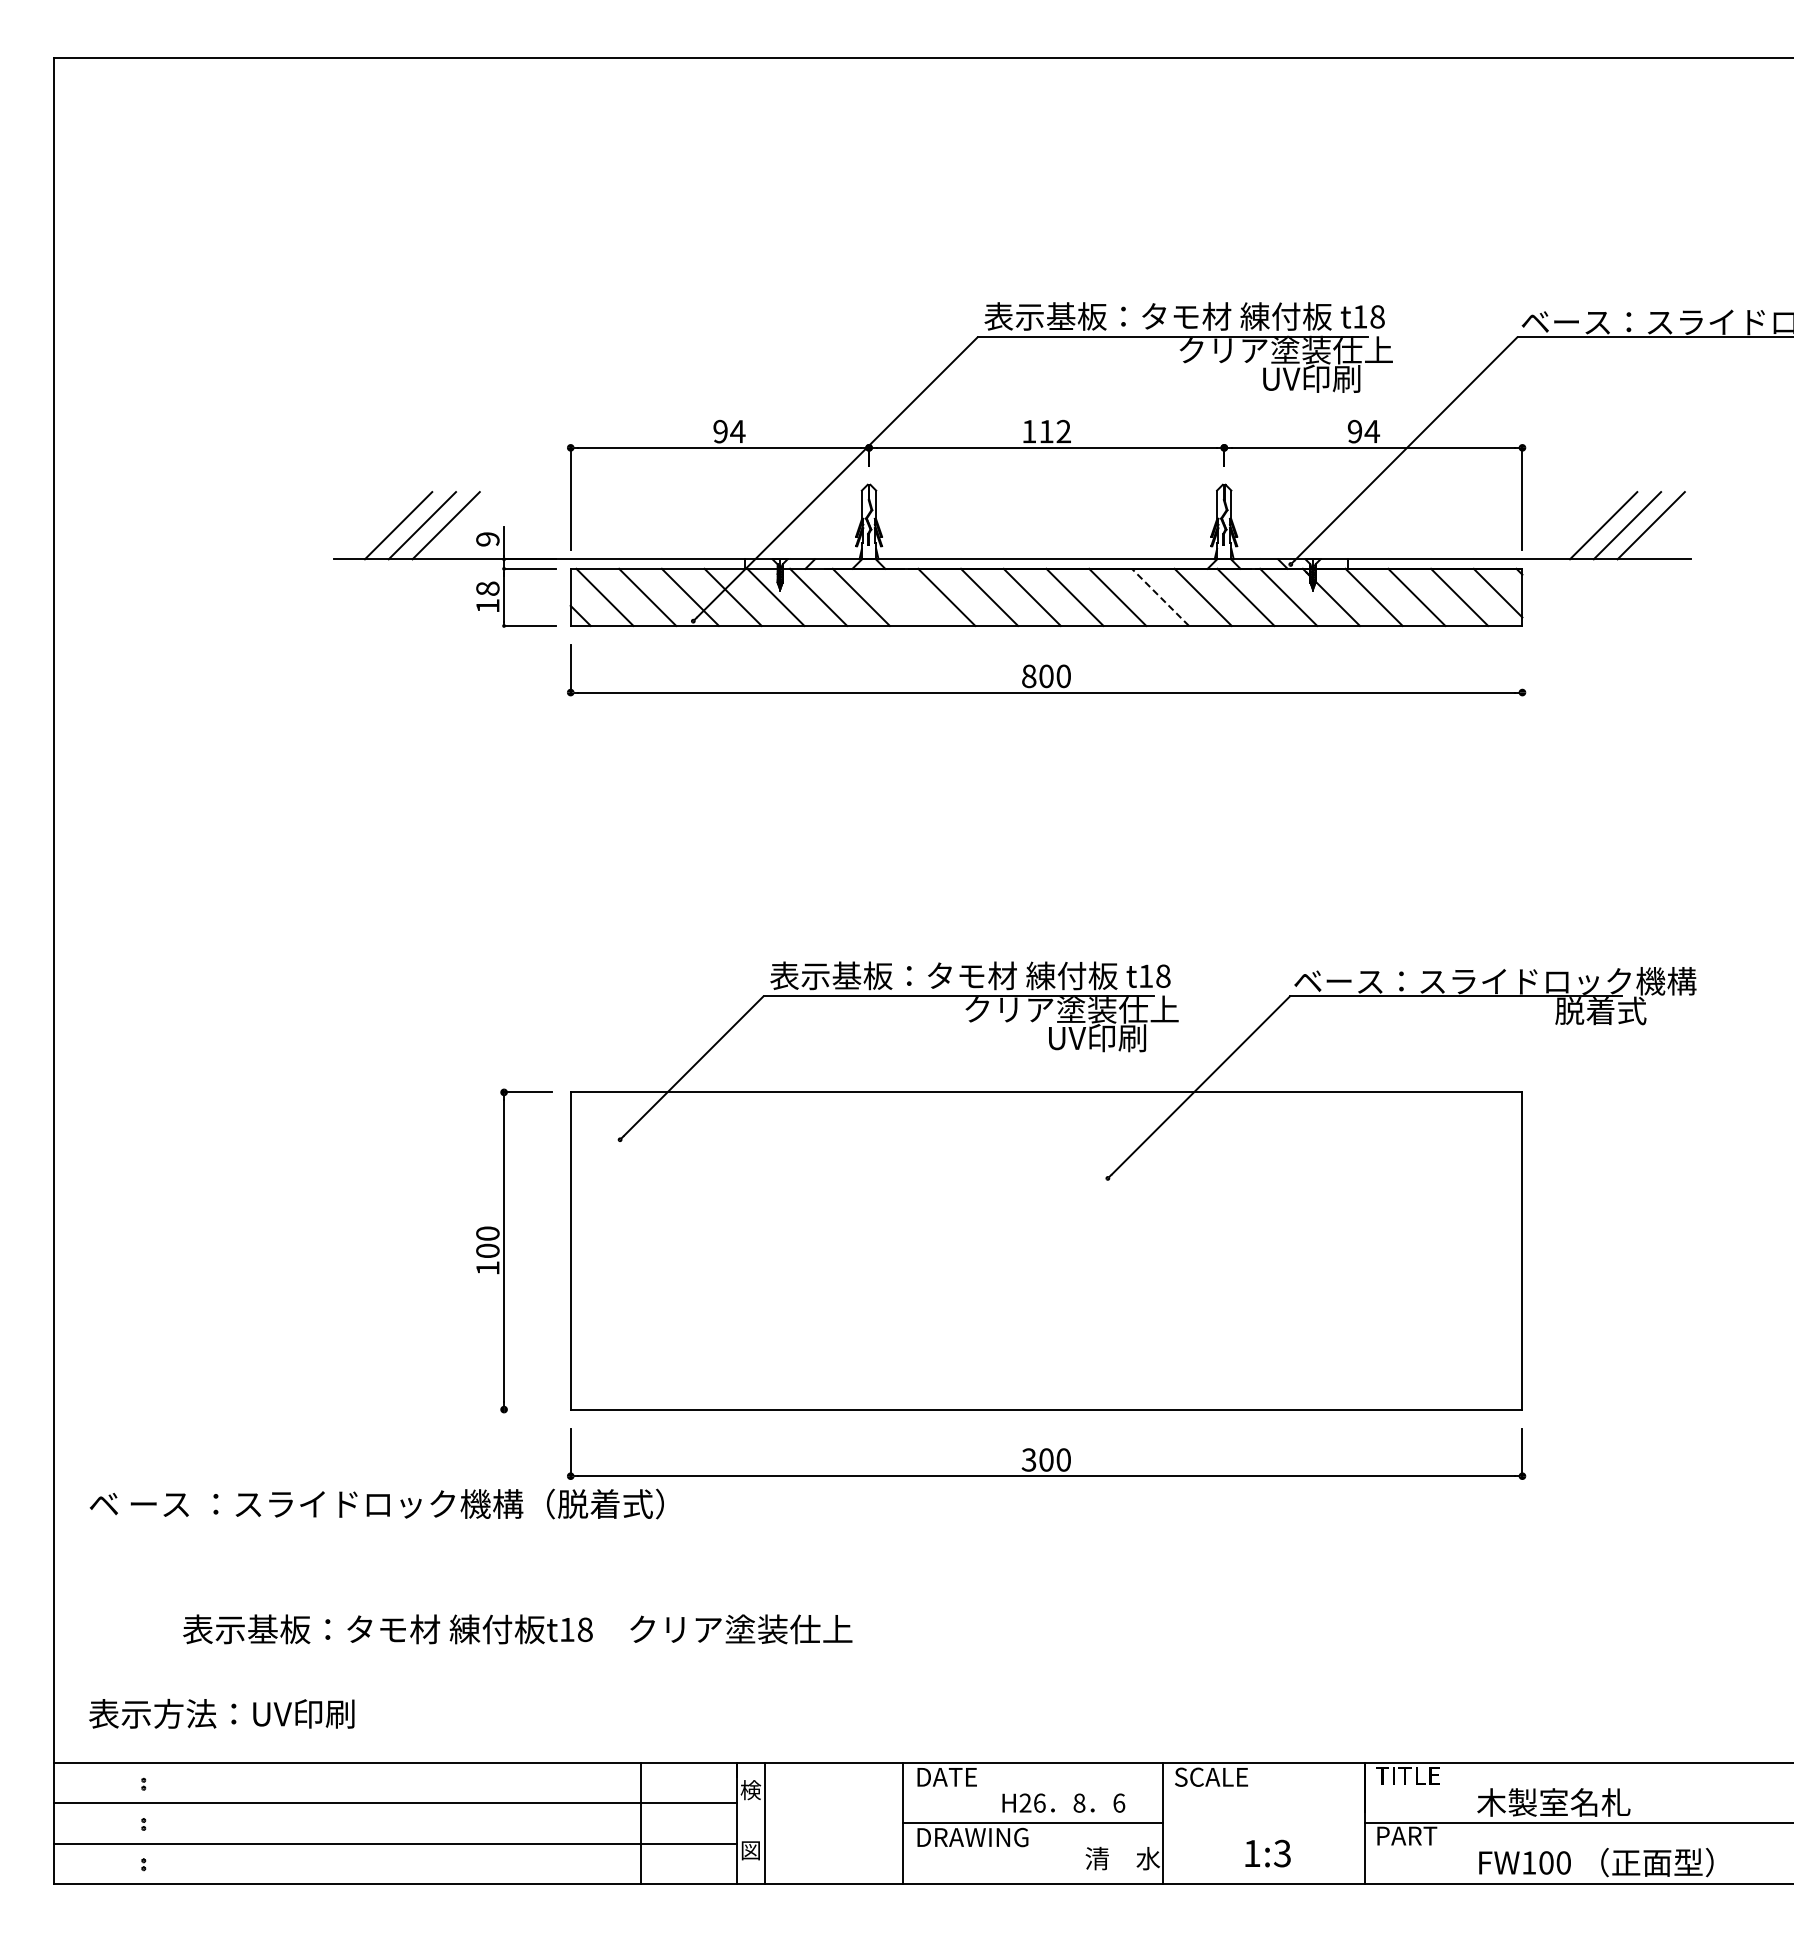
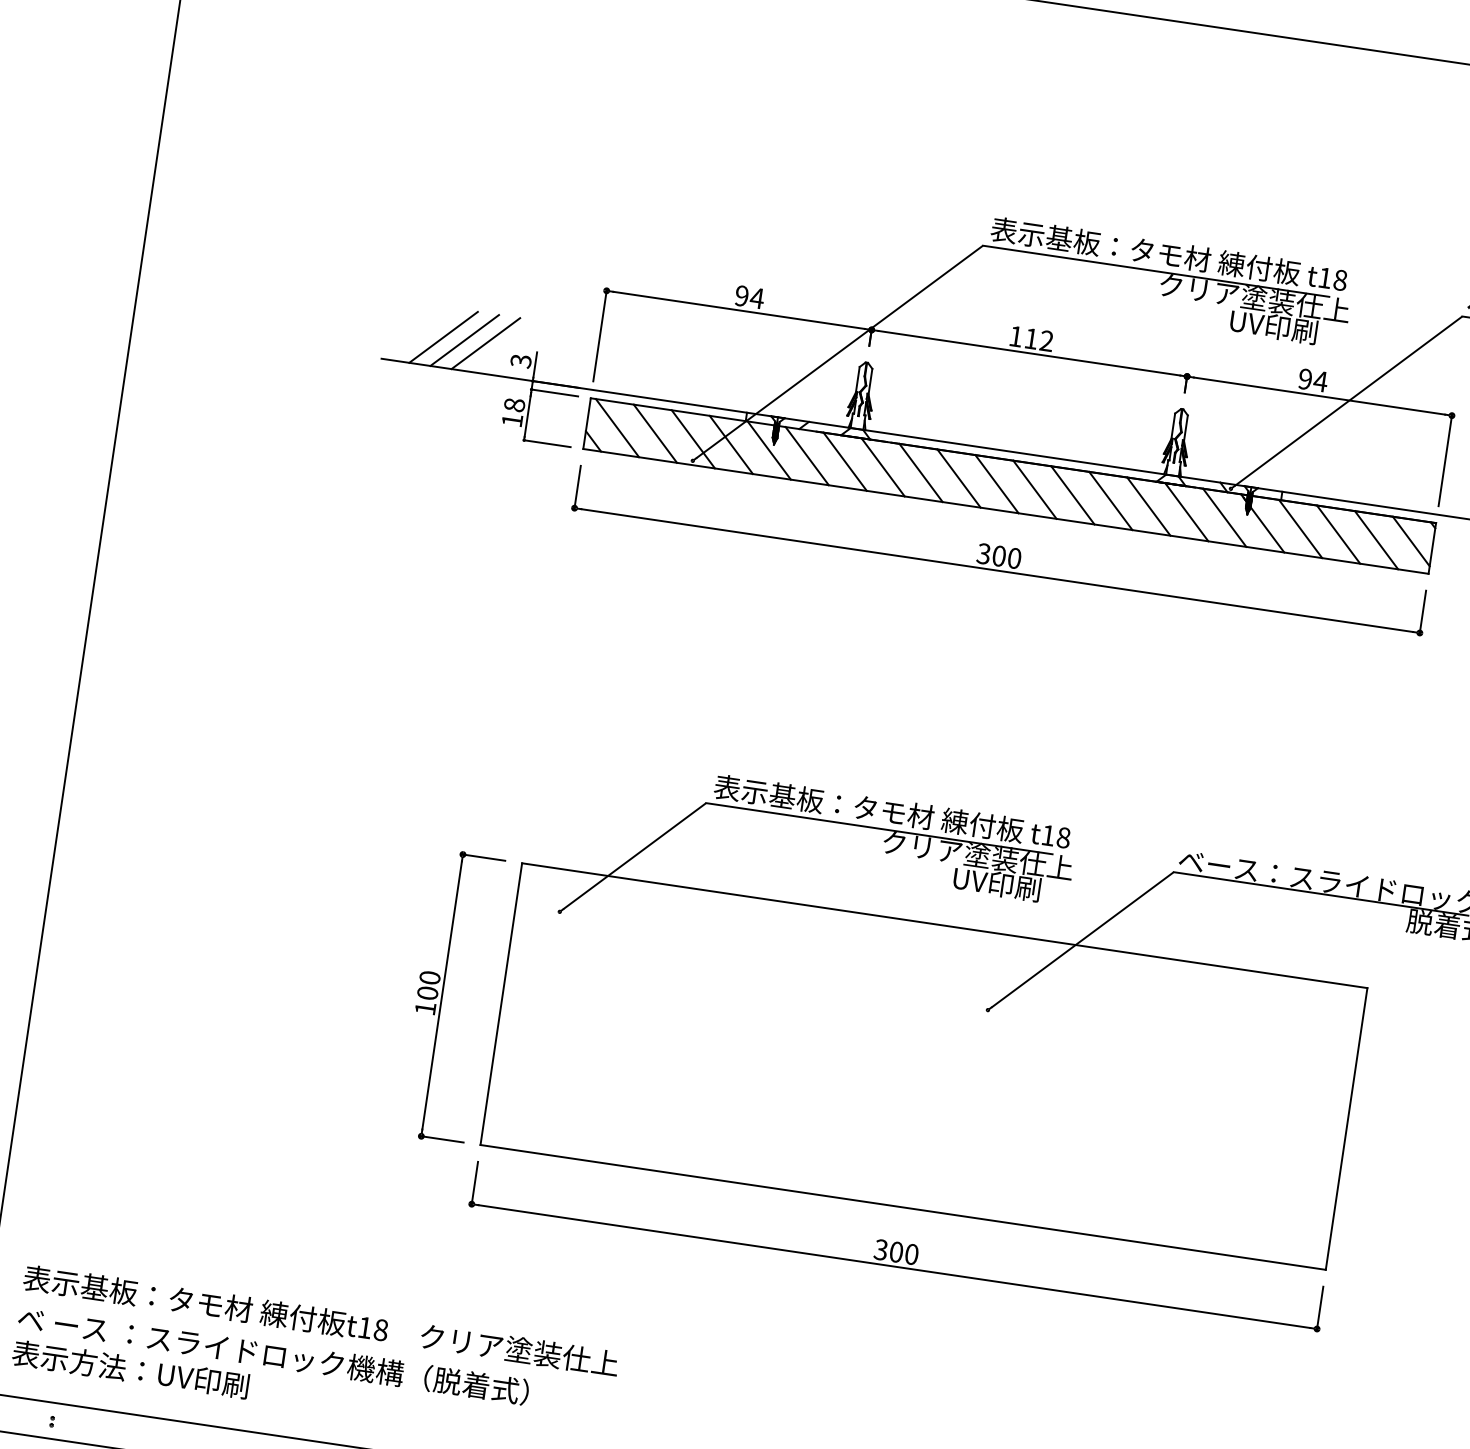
text: (487, 539) -> (520, 361), 9 -> 3
line: (903, 596) -> (882, 466), added
line: (1160, 597) -> (1110, 501), dashed -> solid
line: (1522, 668) -> (1423, 611), added
text: (1028, 675) -> (983, 553), 800 -> 300
line: (527, 1409) -> (442, 1139), added
text: (376, 1503) -> (273, 1354), moved
text: (517, 1629) -> (320, 1321), moved

